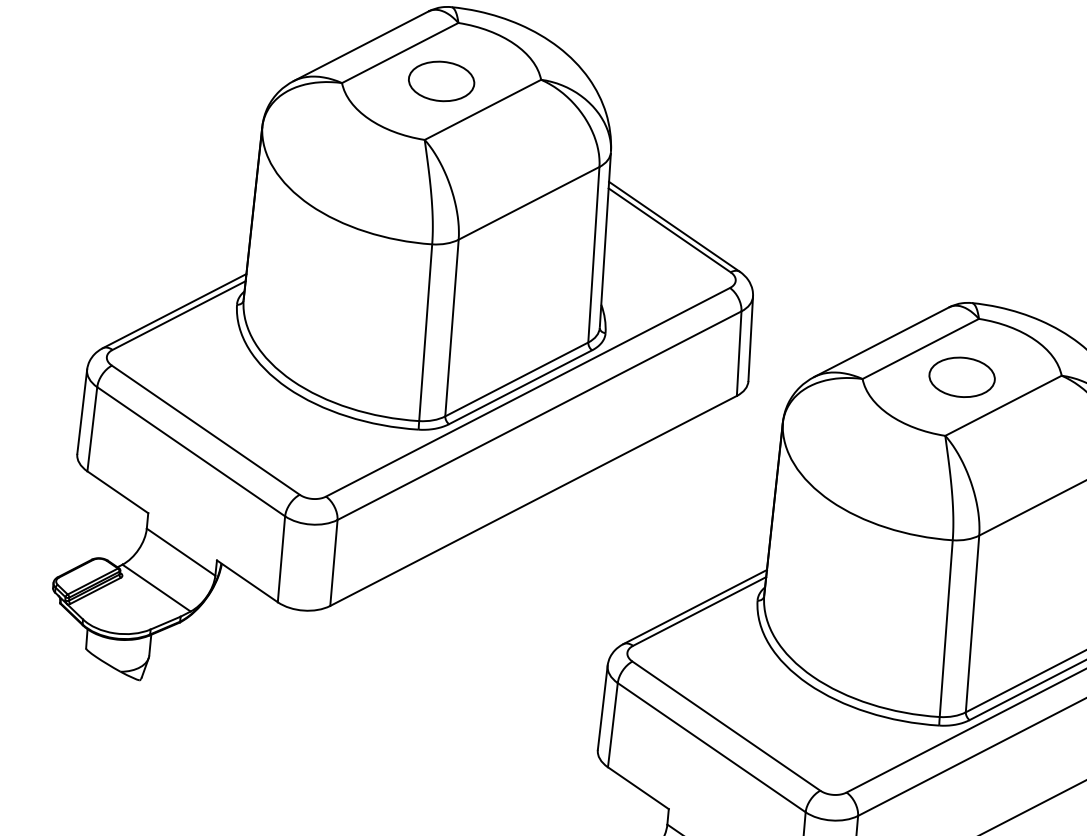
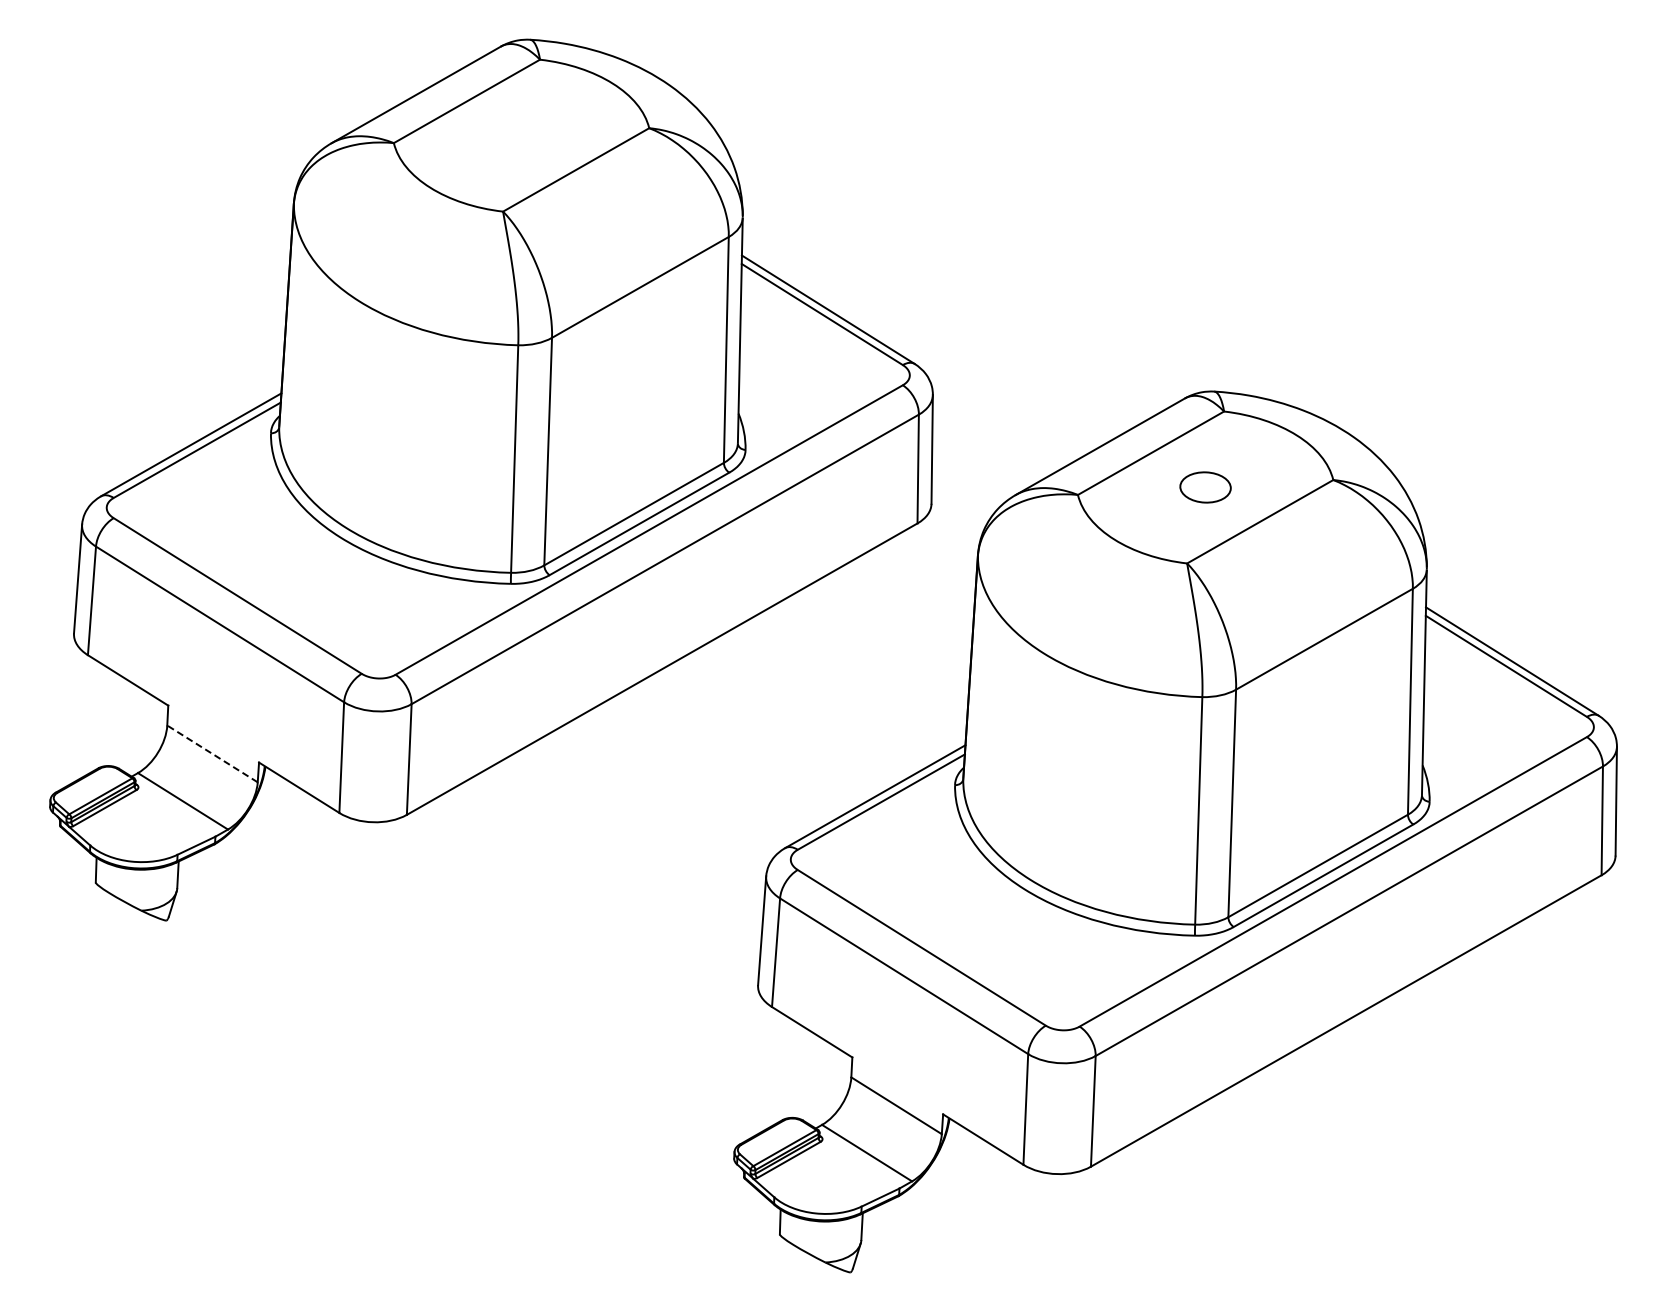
part: (441, 81) -> (521, 135), removed
part: (962, 377) -> (1205, 487), size x0.6
line: (181, 551) -> (212, 753), solid -> dashed

